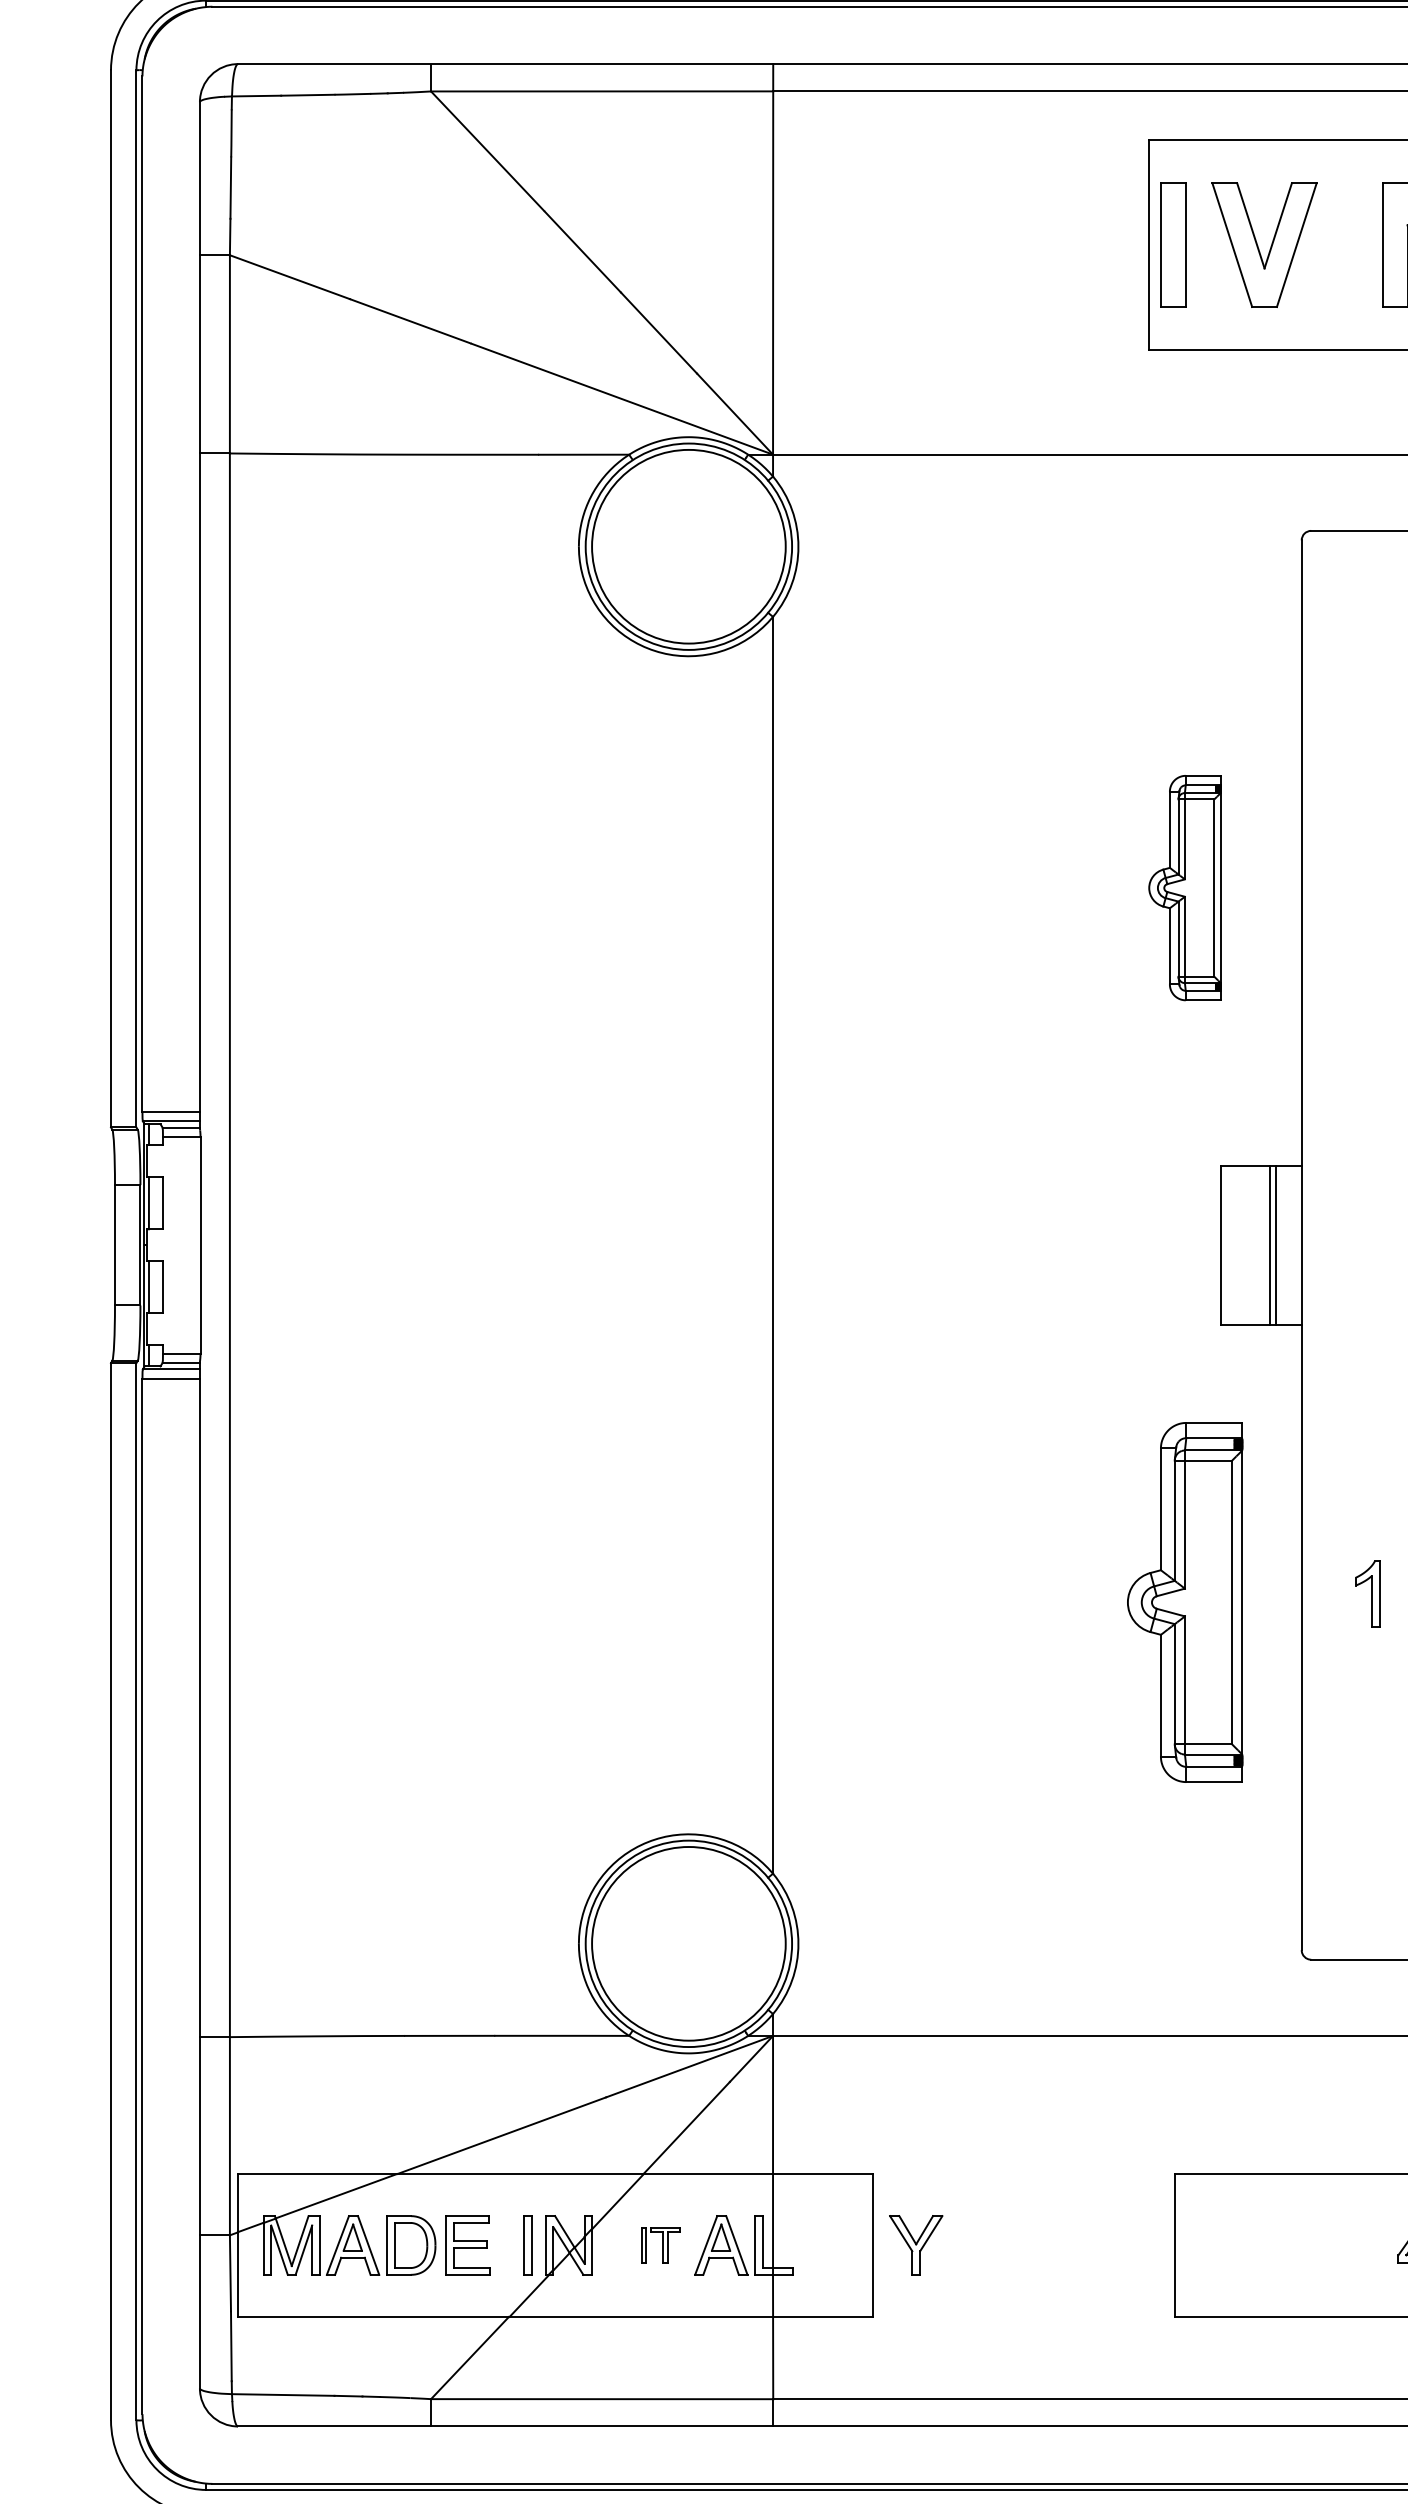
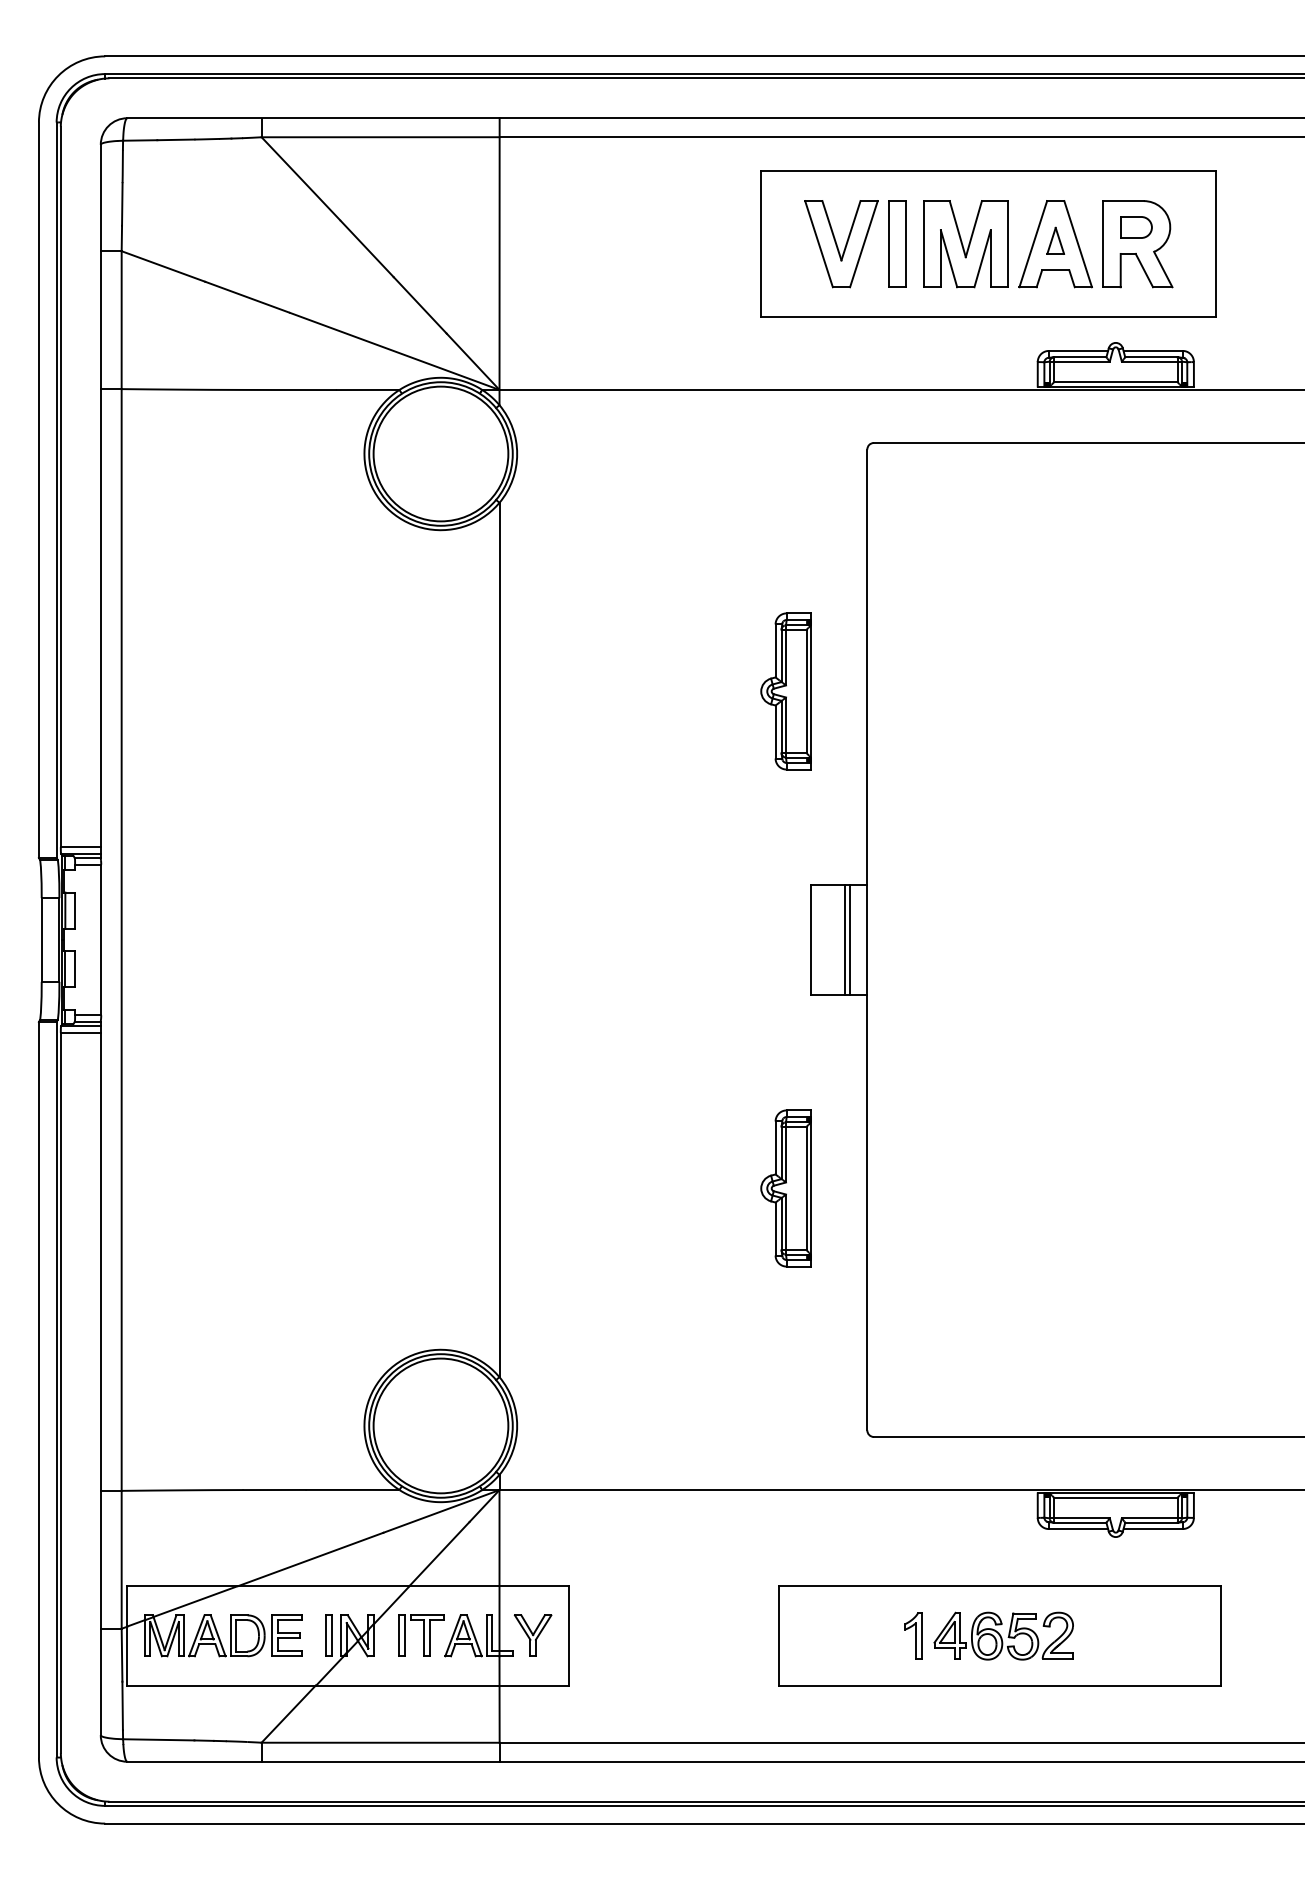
part: (1172, 244) -> (897, 243), moved
part: (1368, 1593) -> (913, 1635), moved
part: (1184, 1602) -> (785, 1188), size x0.62
part: (660, 2245) -> (421, 1635), size x1.67
part: (915, 2245) -> (532, 1635), moved

